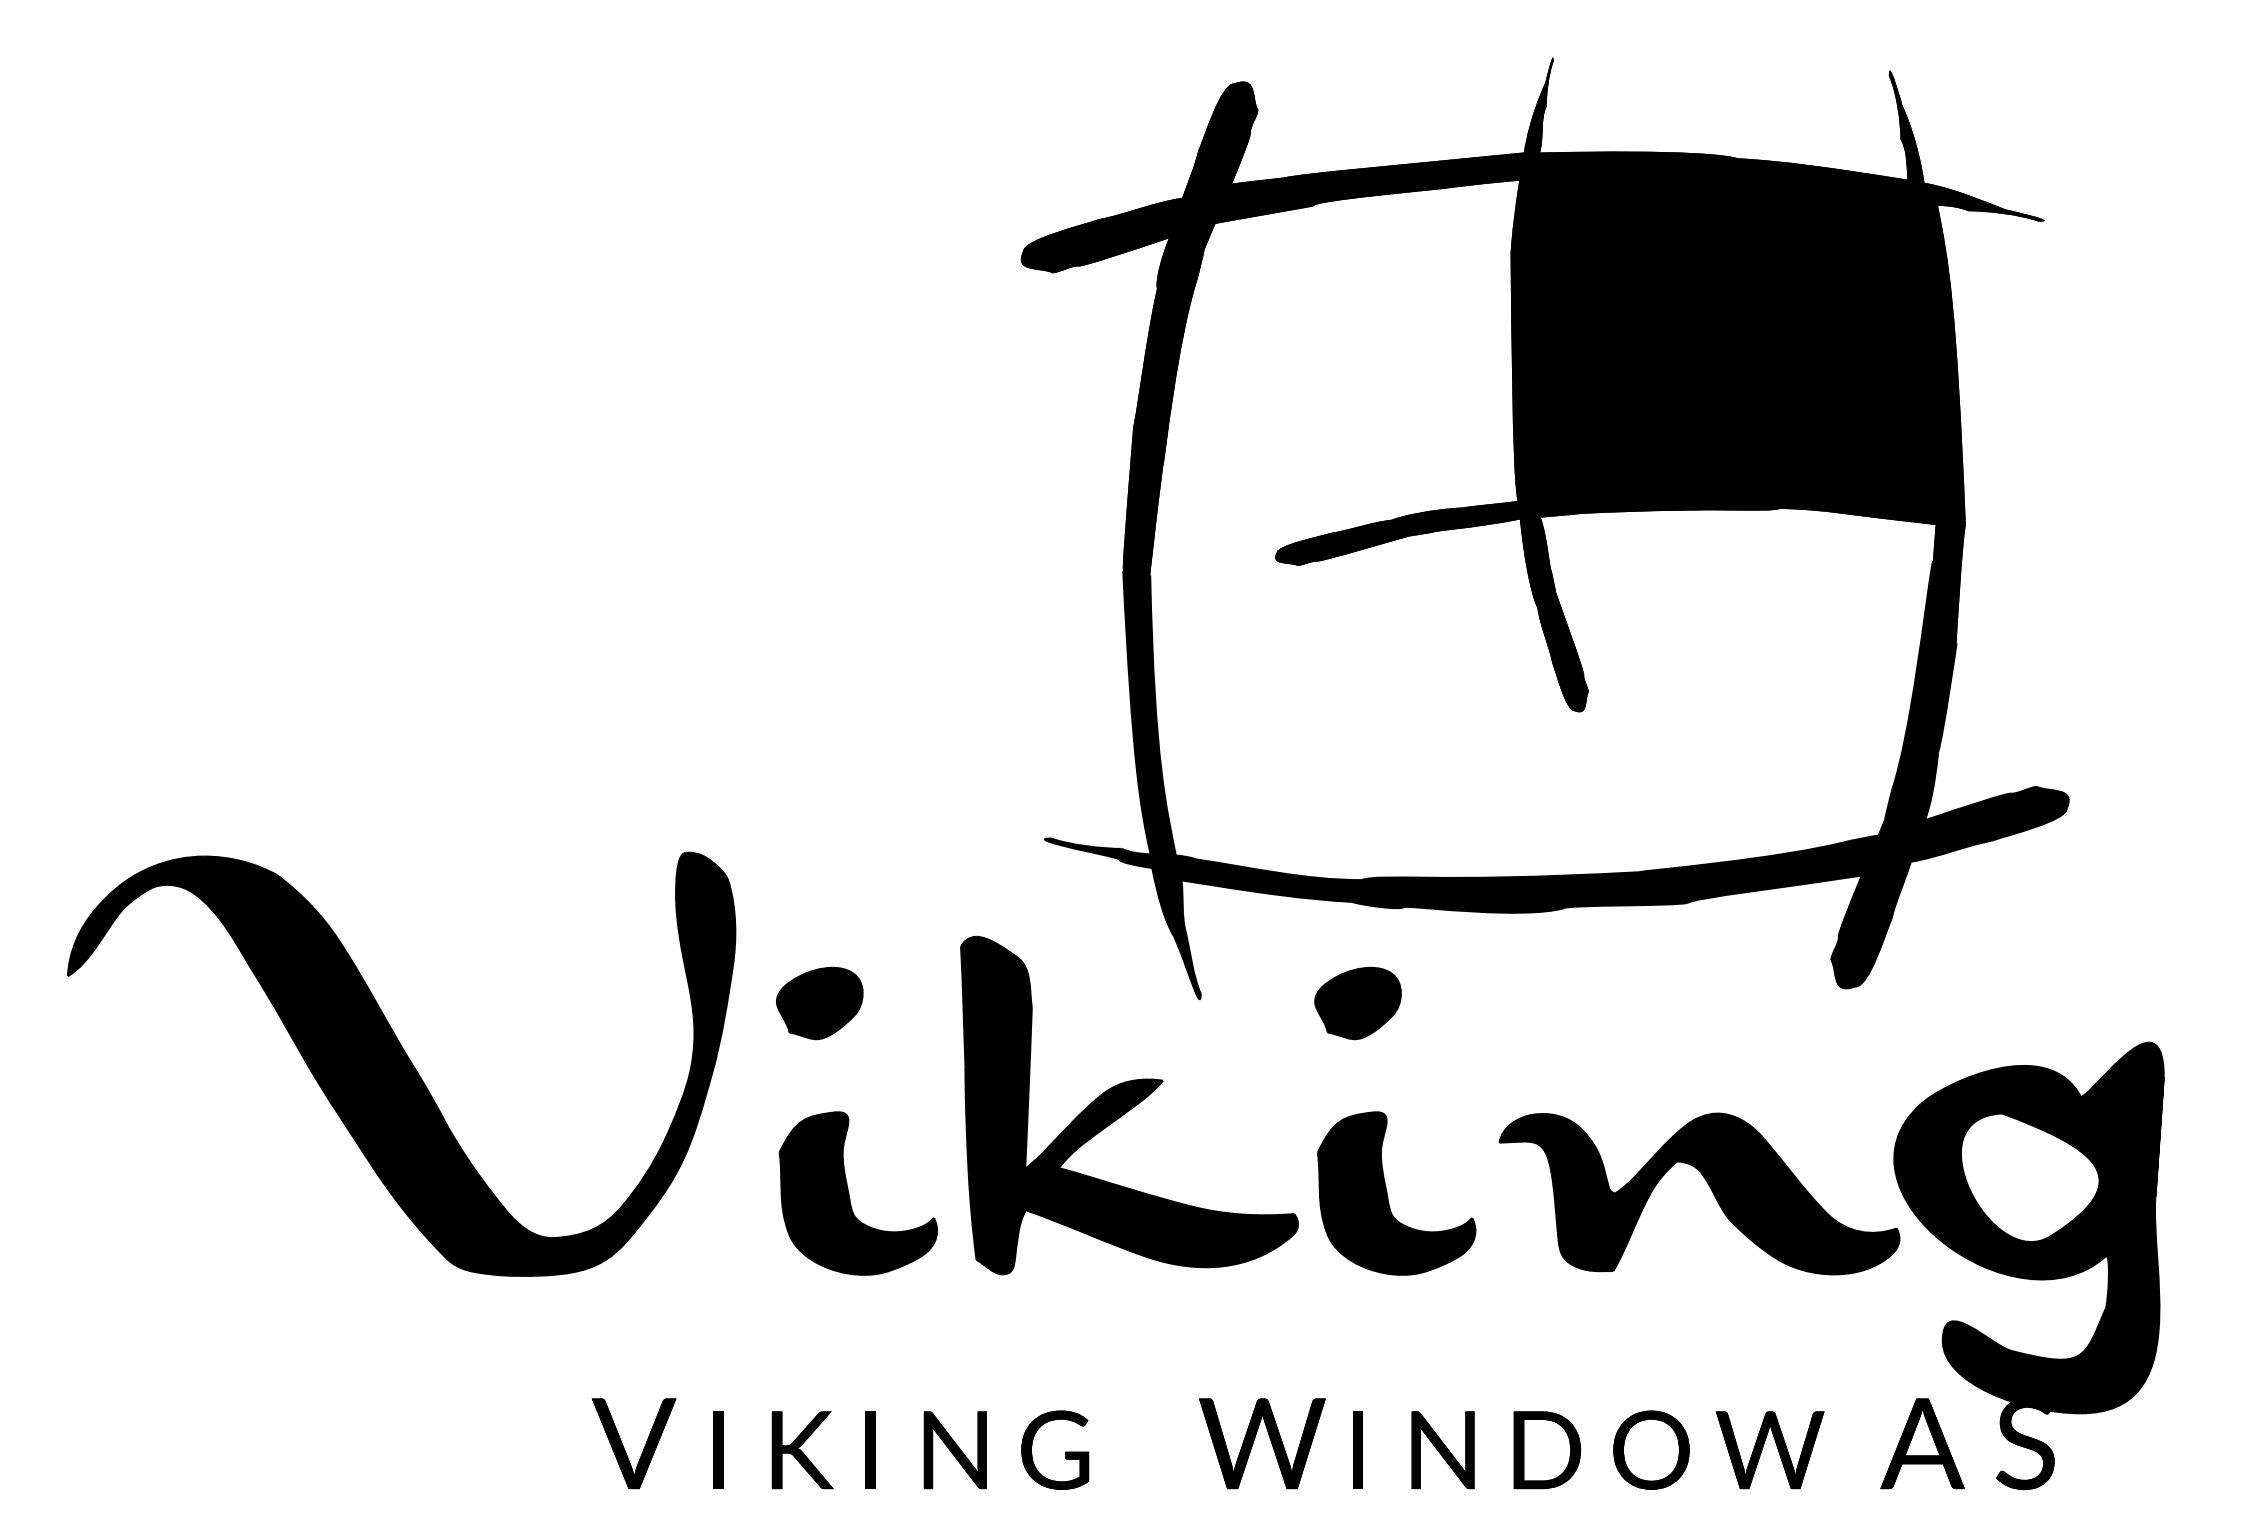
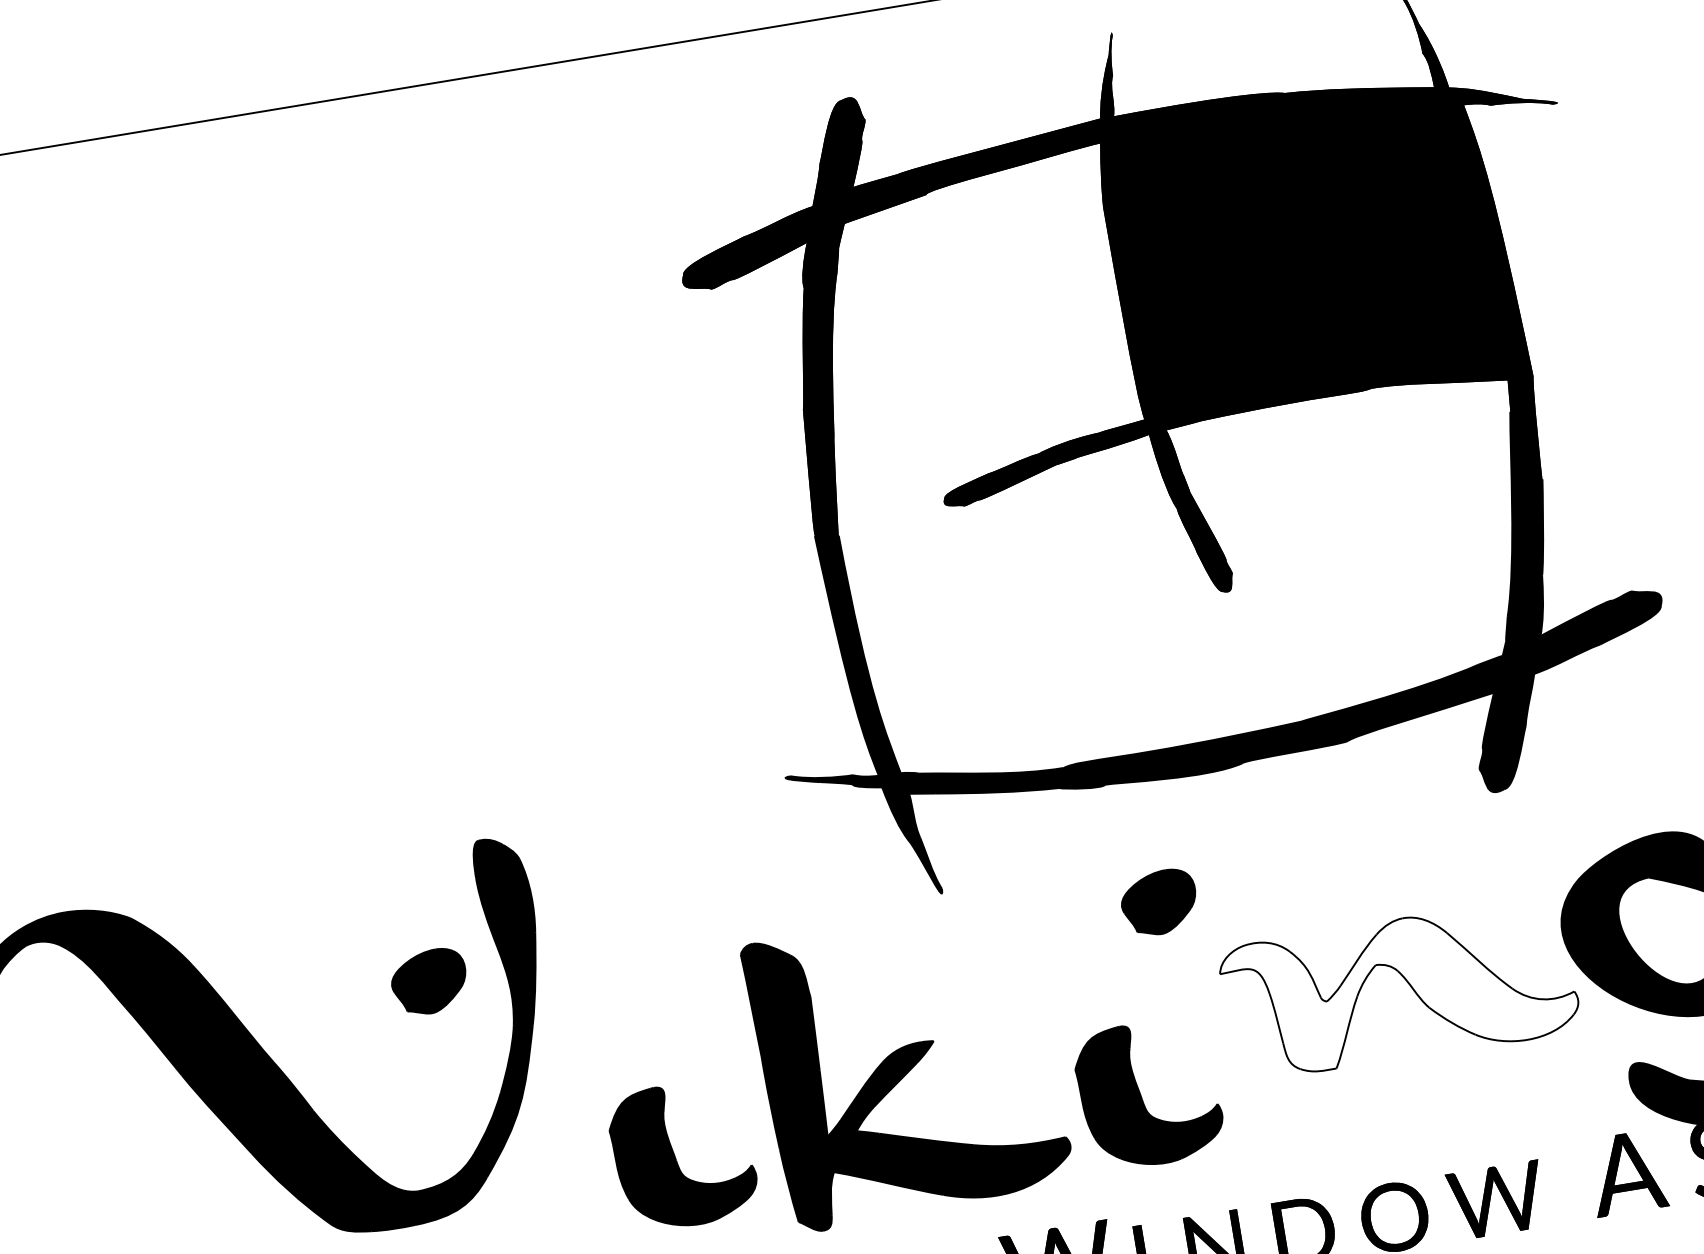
part: (819, 1003) -> (429, 982), moved
part: (1357, 1003) -> (1158, 902), moved
part: (1129, 1105) -> (908, 1067), moved
part: (849, 1193) -> (675, 1156), moved
fill: (1699, 1193) -> (1399, 989), removed
part: (1388, 1196) -> (1142, 1097), moved

